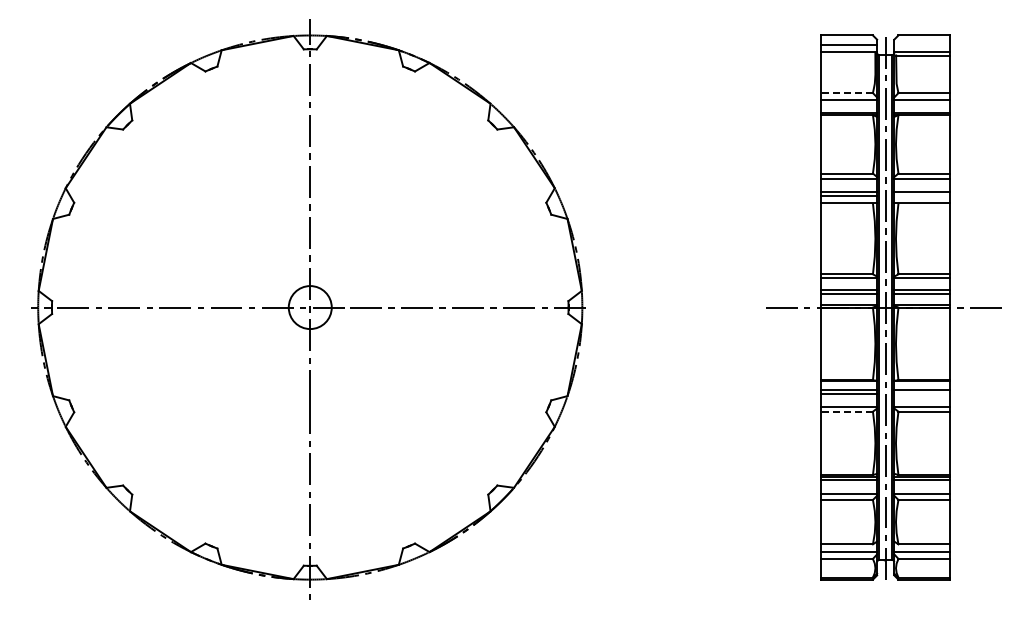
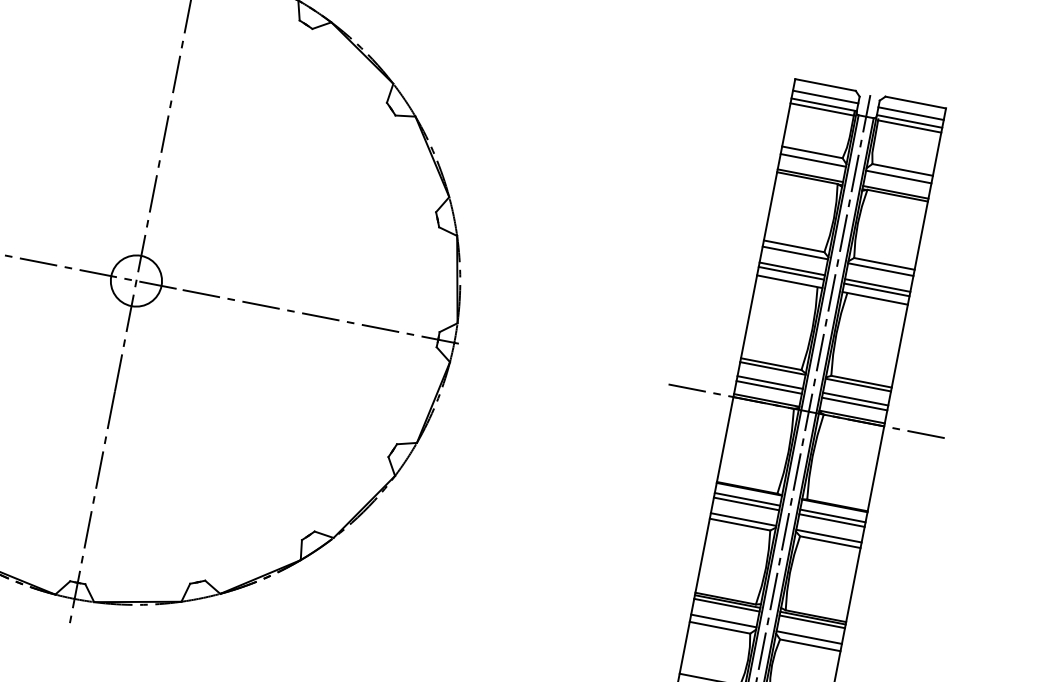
line: (922, 45) -> (911, 113), added
line: (848, 56) -> (822, 109), added
line: (847, 93) -> (812, 152), dashed -> solid
line: (922, 196) -> (877, 290), added
line: (922, 393) -> (832, 520), added
line: (847, 411) -> (740, 524), dashed -> solid

